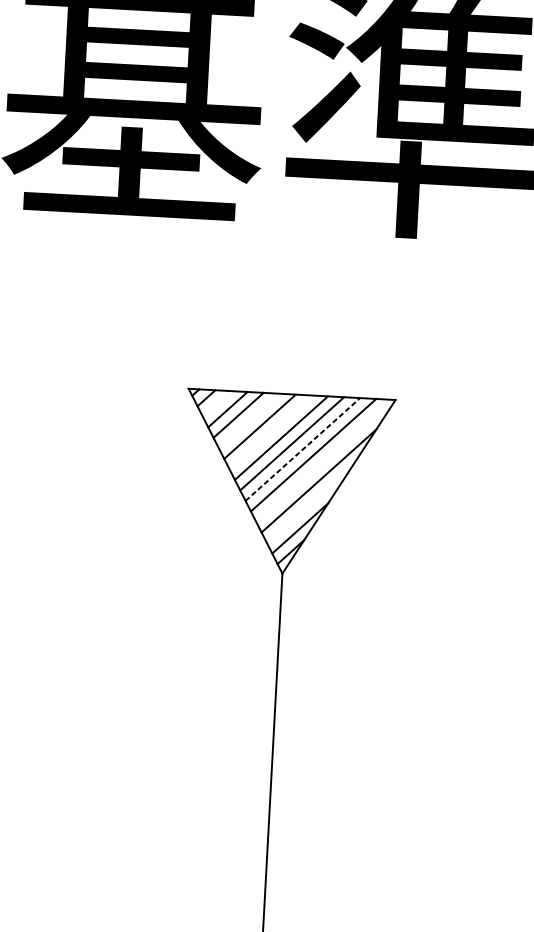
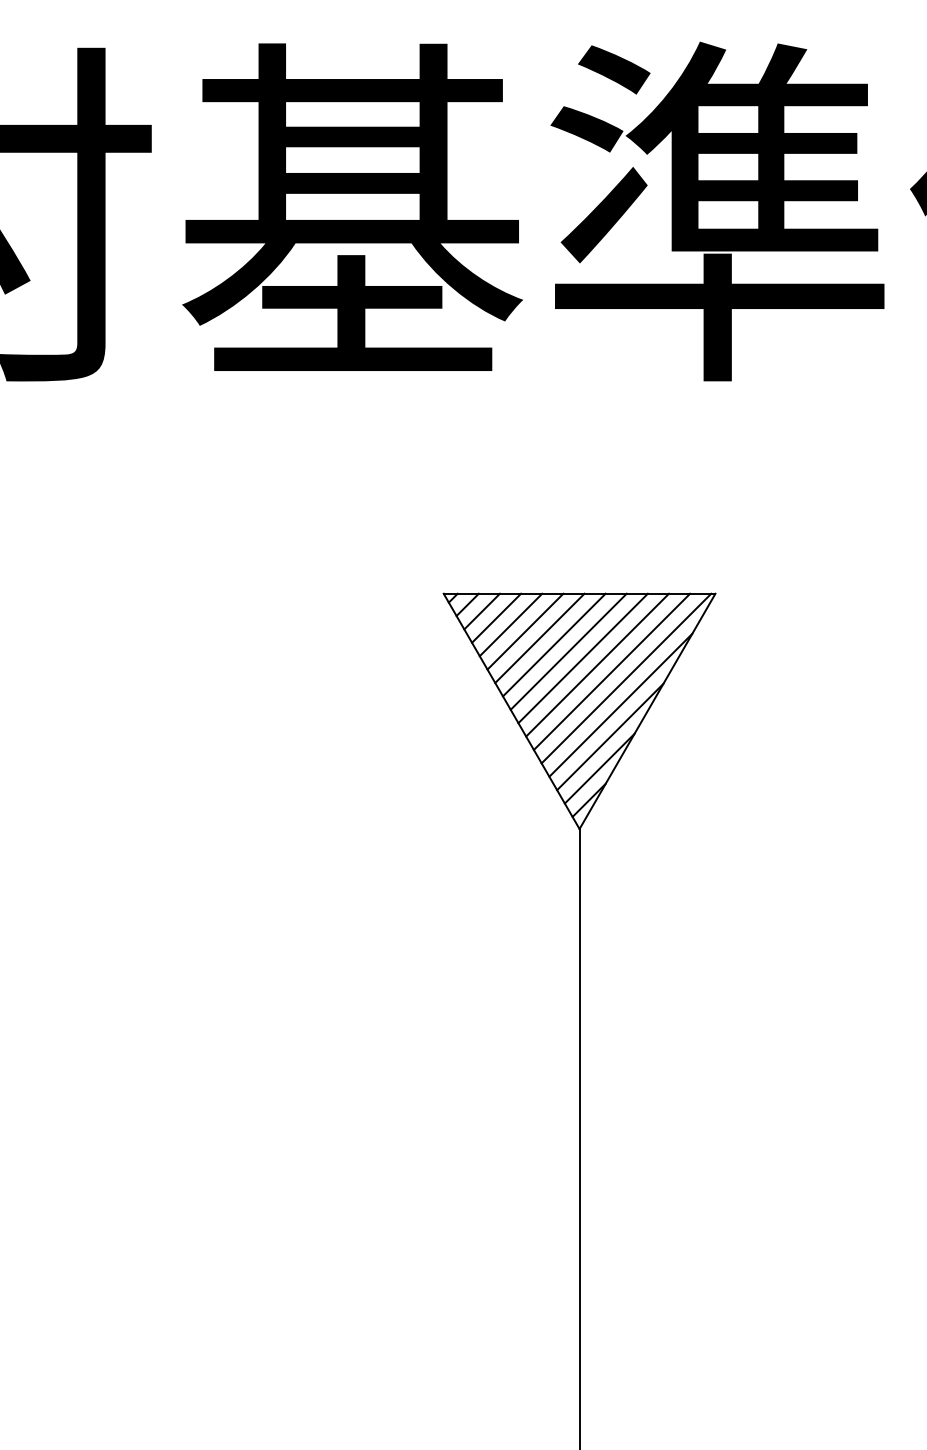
line: (216, 403) -> (481, 611), added
line: (249, 420) -> (525, 631), added
line: (270, 431) -> (553, 644), added
line: (302, 449) -> (597, 665), dashed -> solid
line: (324, 460) -> (626, 678), added
line: (309, 504) -> (610, 736), added

